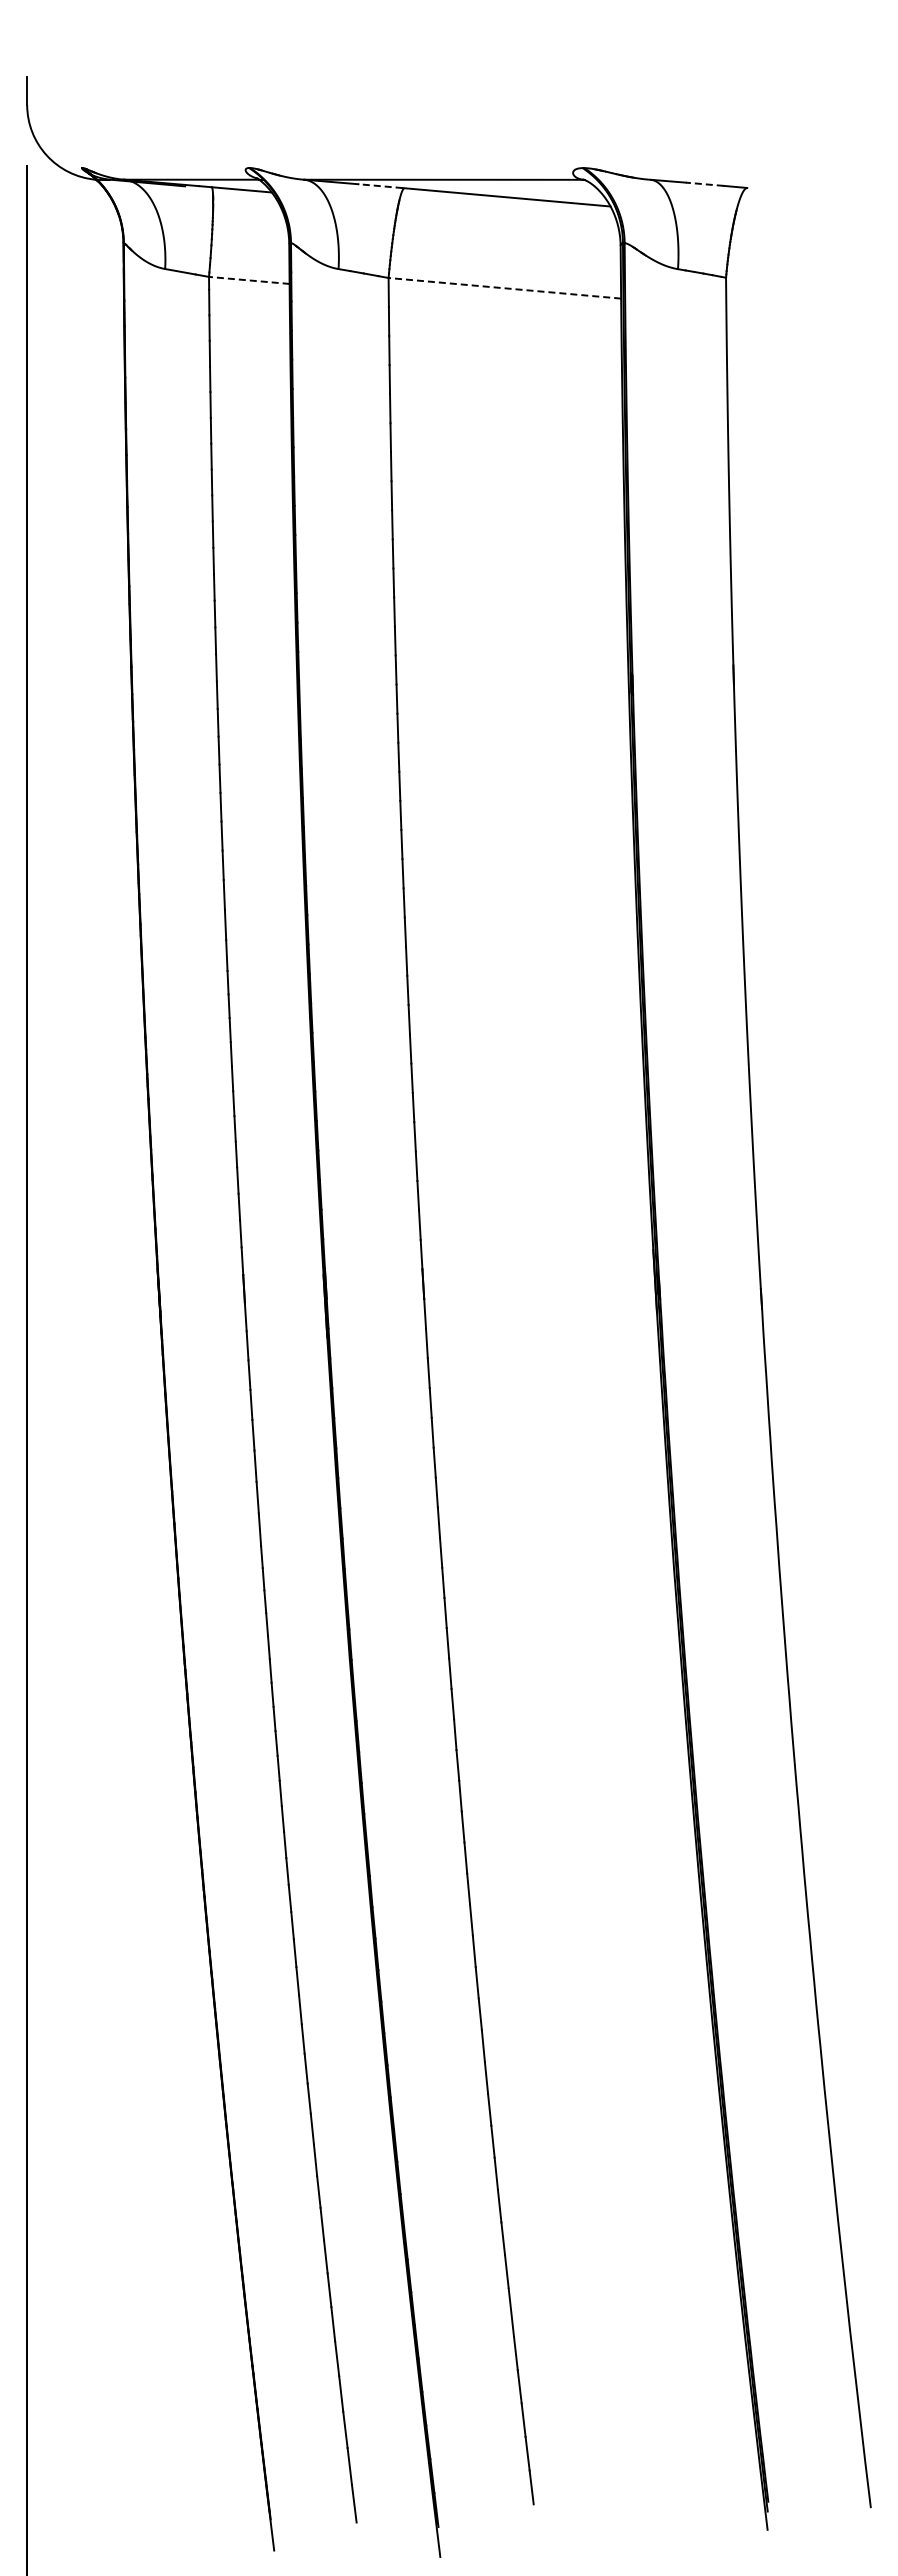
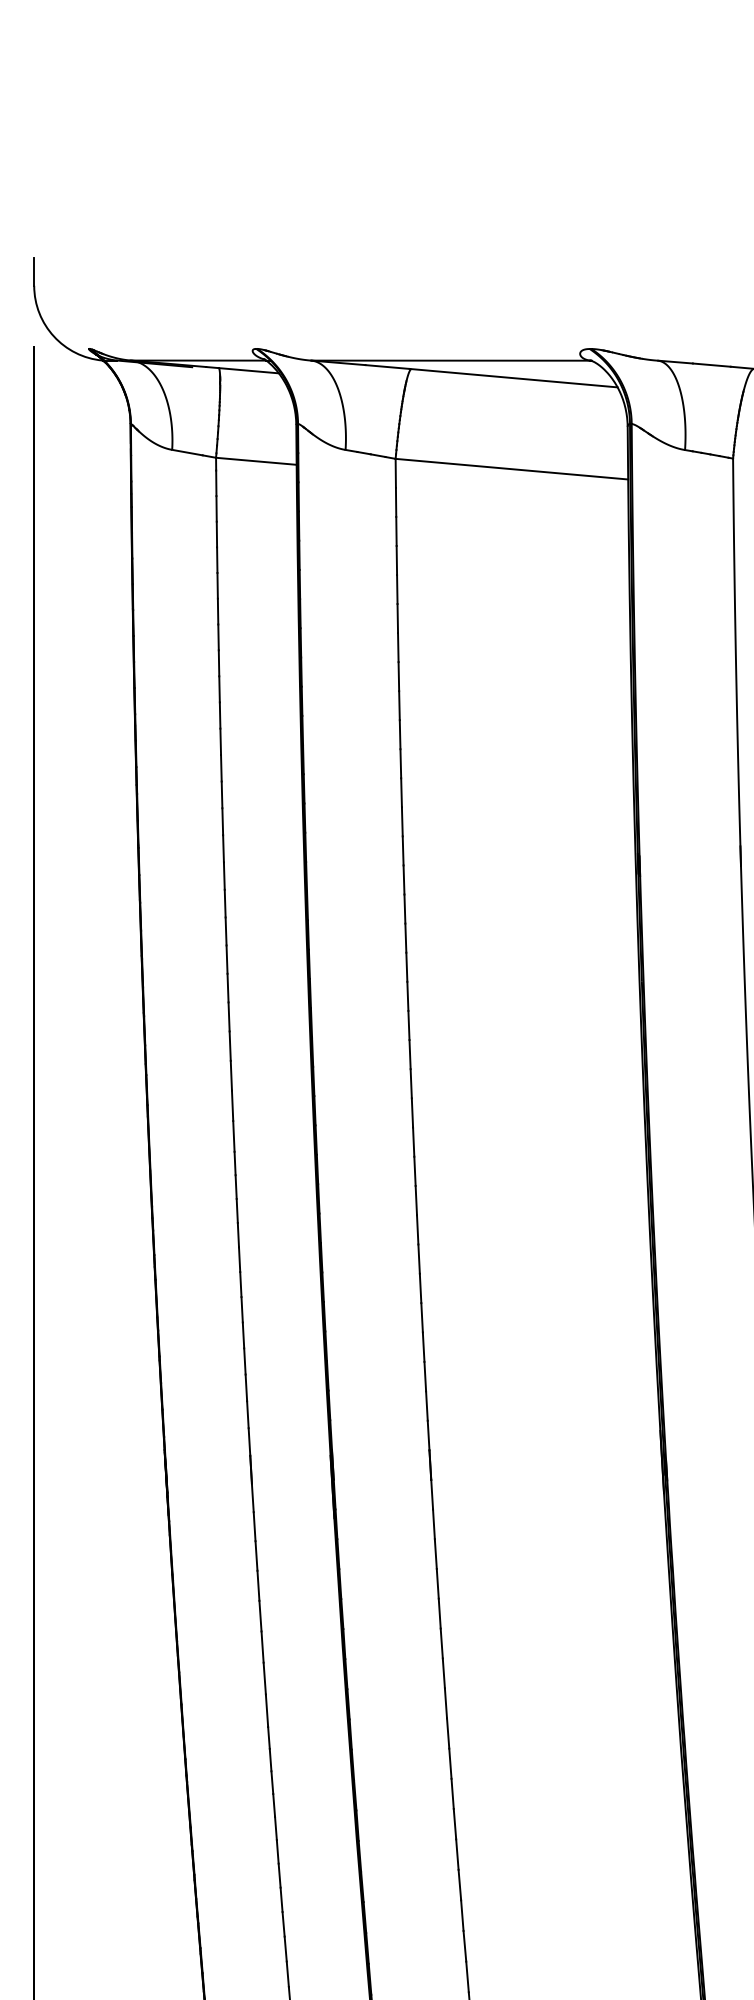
line: (704, 184) -> (711, 365), dashed -> solid
line: (380, 186) -> (387, 367), dashed -> solid
line: (248, 280) -> (255, 461), dashed -> solid
line: (504, 288) -> (511, 469), dashed -> solid

